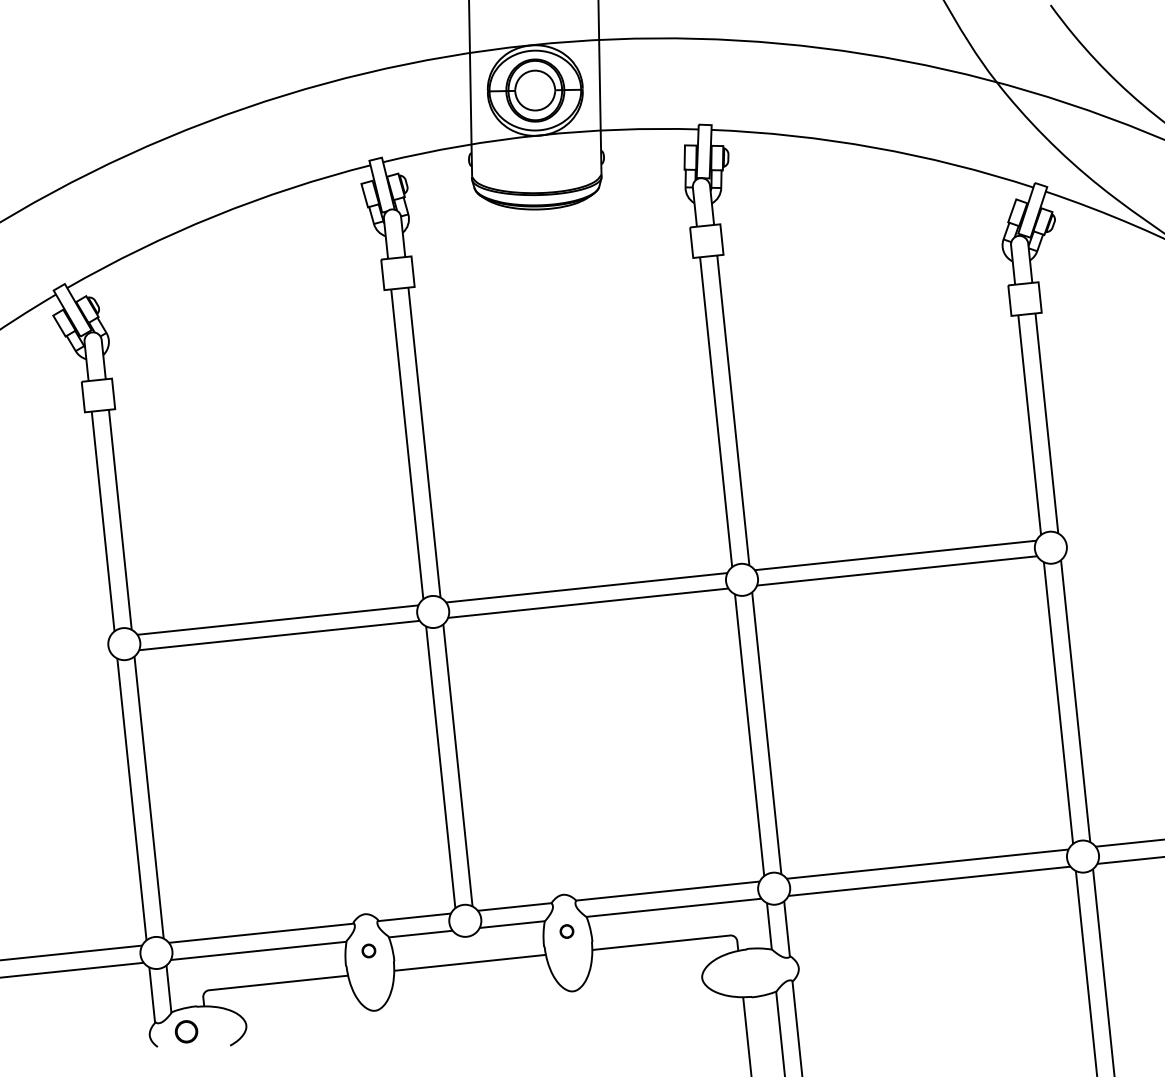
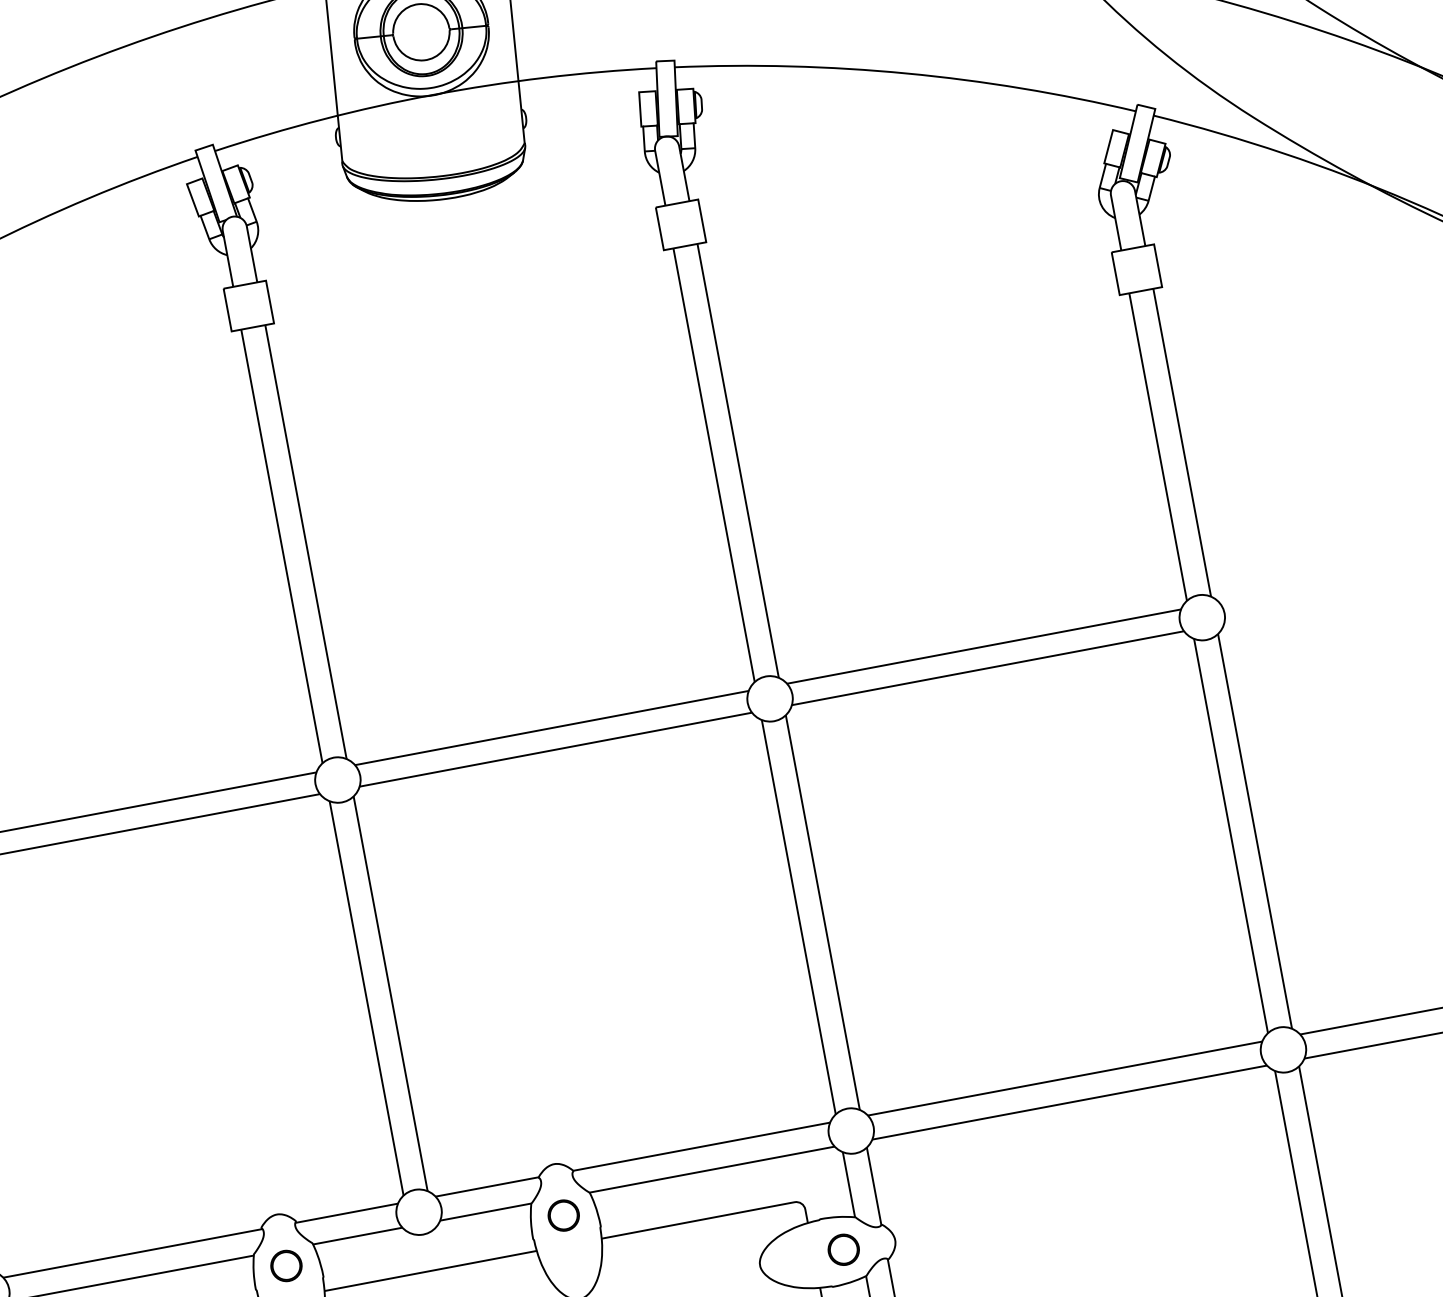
part: (566, 931) -> (563, 1215), size x1.67
circle: (368, 950) -> (285, 1265), size x1.67
circle: (761, 971) -> (843, 1249), added

